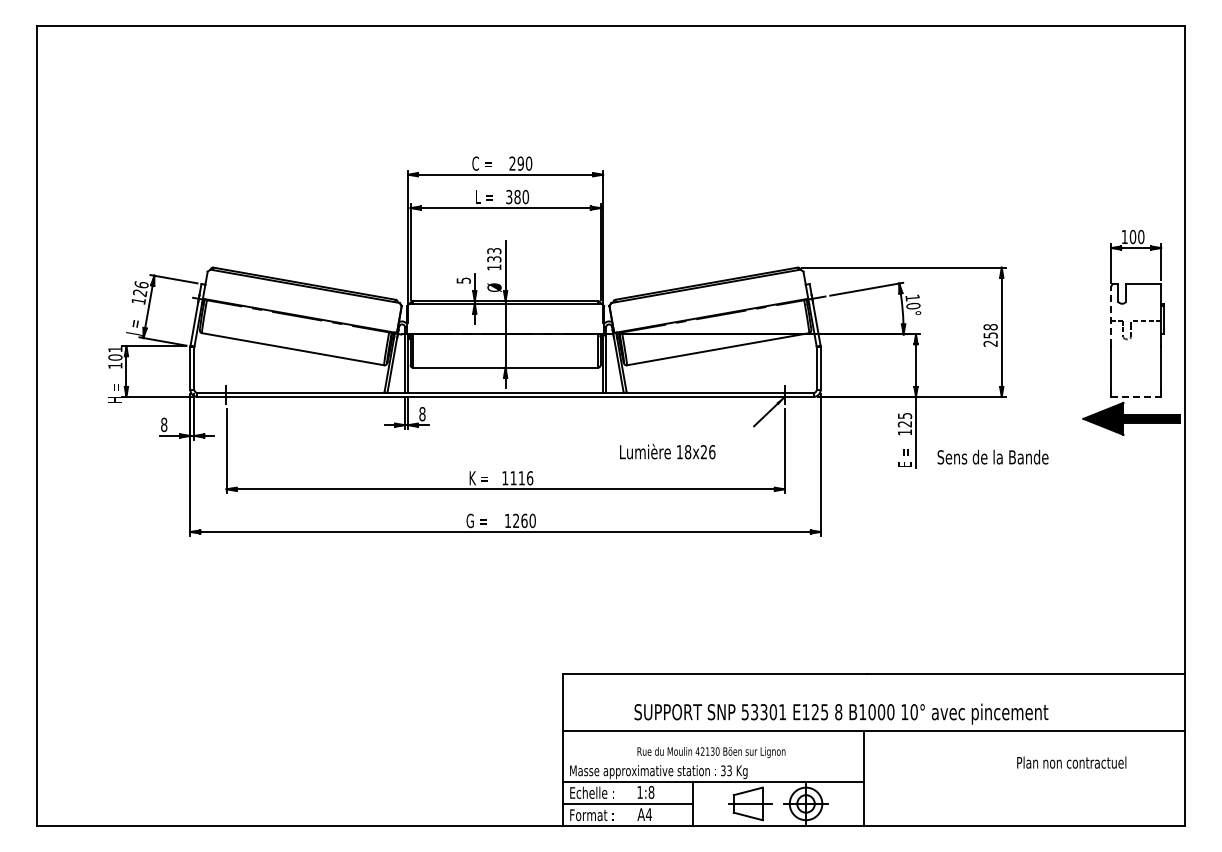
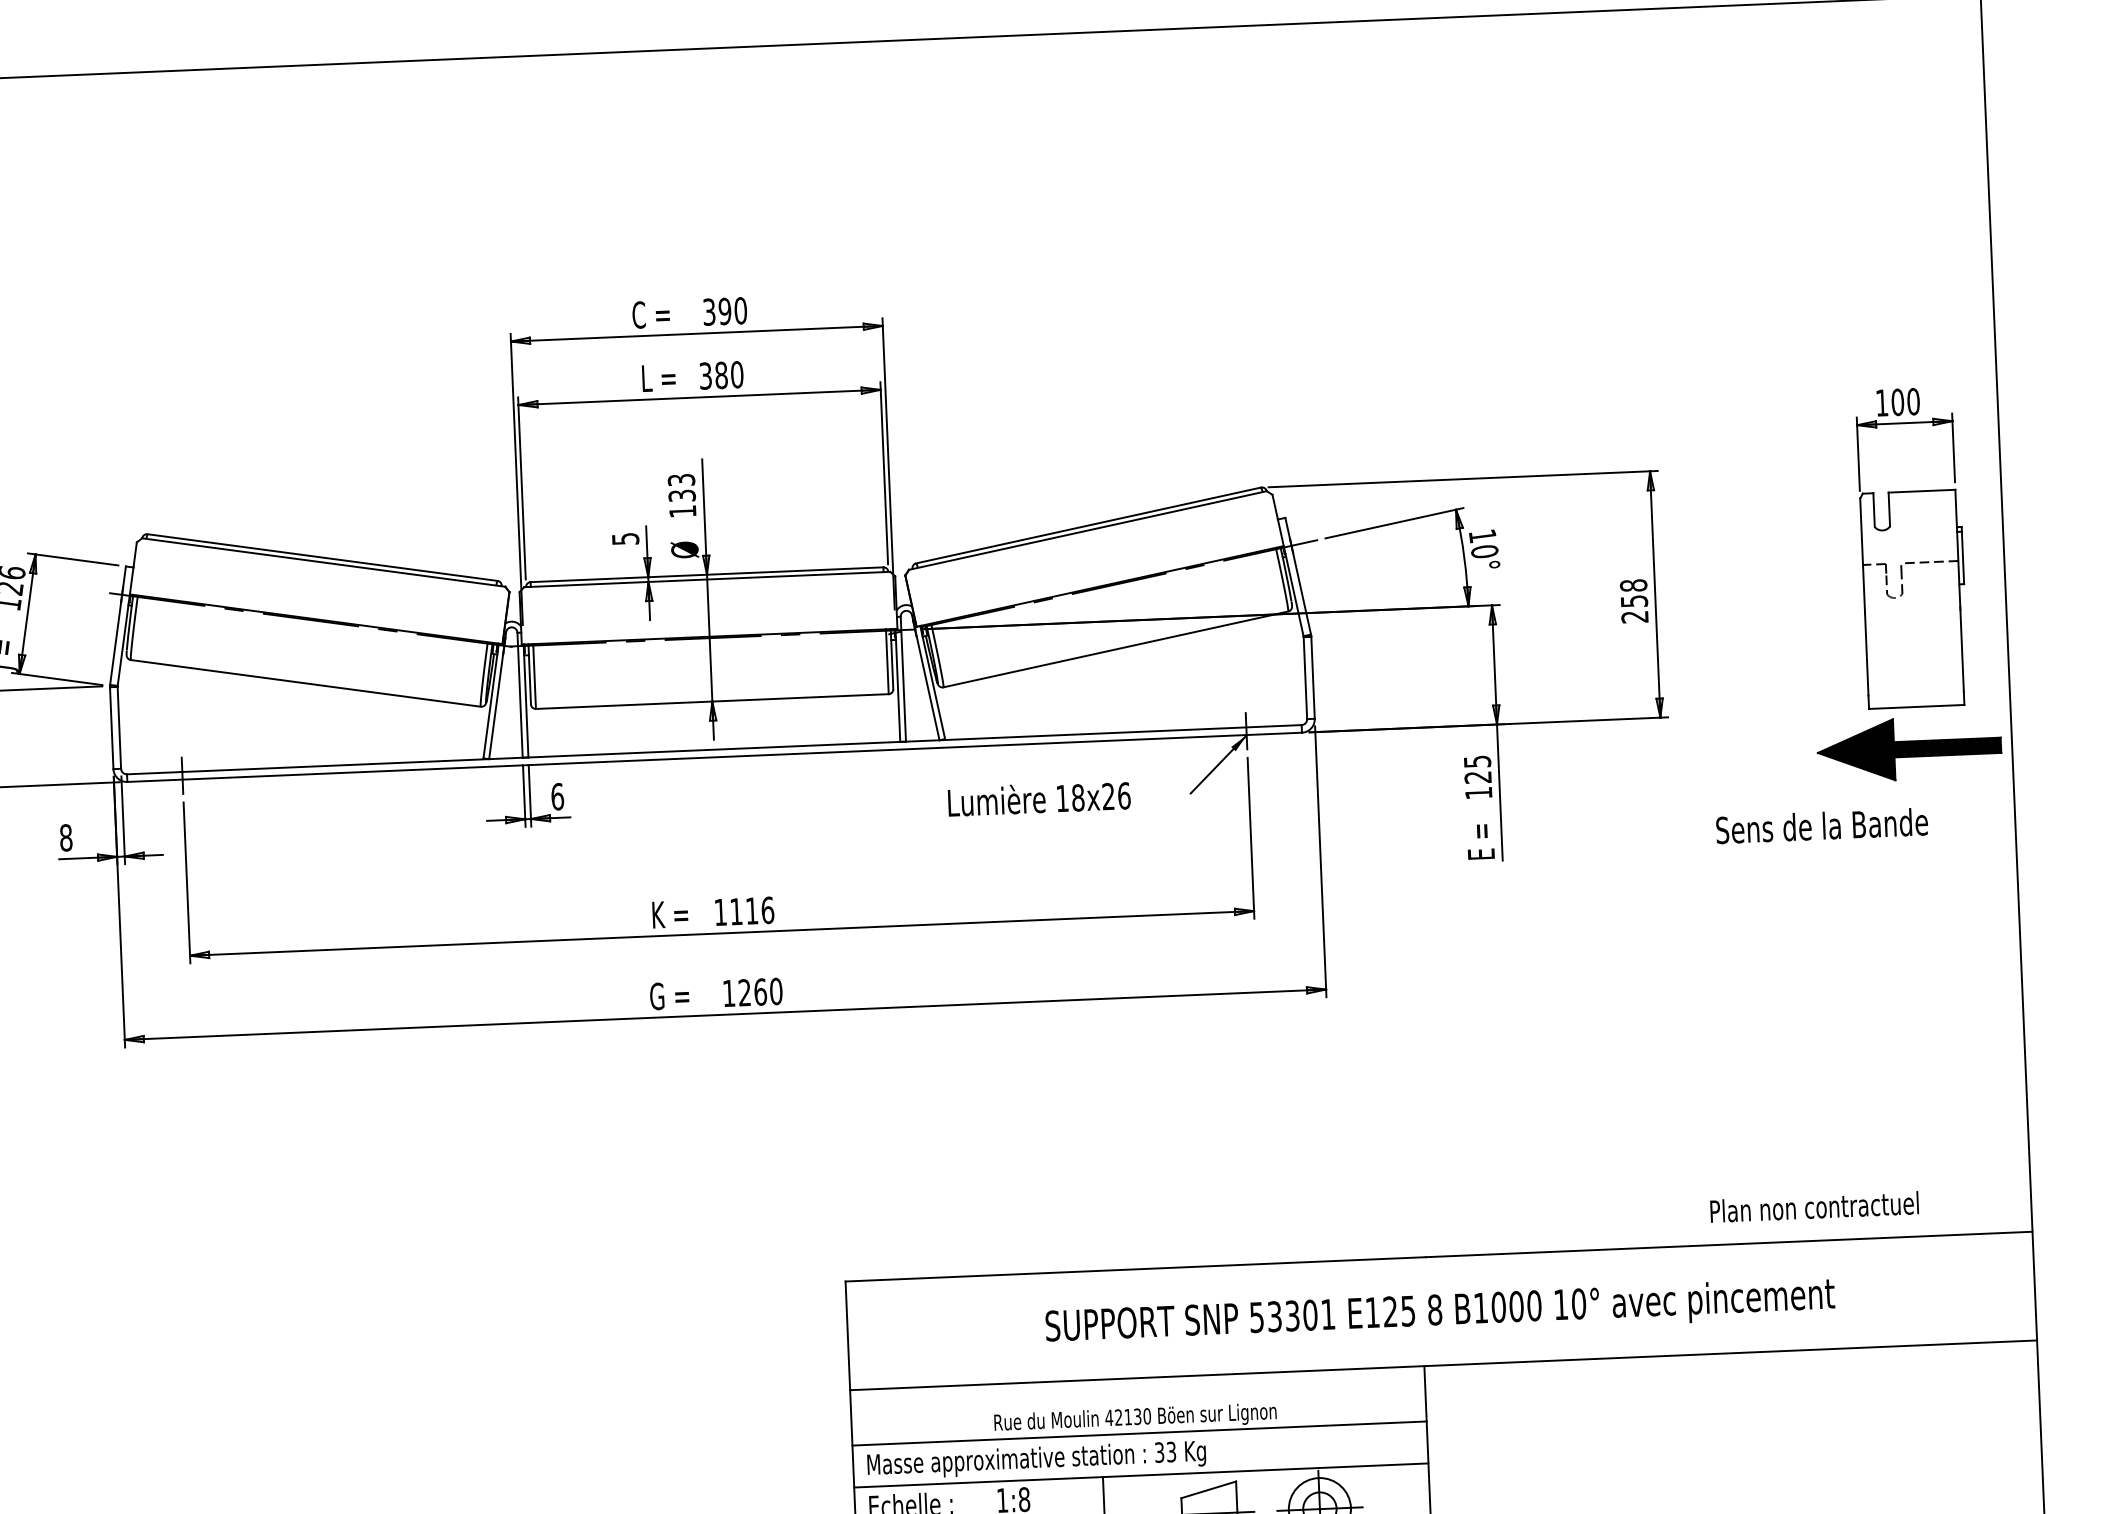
text: (512, 163) -> (709, 311), 290 -> 390
line: (1111, 316) -> (1863, 555), dashed -> solid
line: (1136, 396) -> (1917, 706), dashed -> solid
text: (422, 414) -> (557, 797), 8 -> 6
text: (667, 451) -> (1038, 798), moved
text: (992, 456) -> (1820, 824), moved
text: (841, 713) -> (1440, 1312), moved
line: (712, 760) -> (1138, 1433), added
text: (1071, 762) -> (1814, 1206), moved

